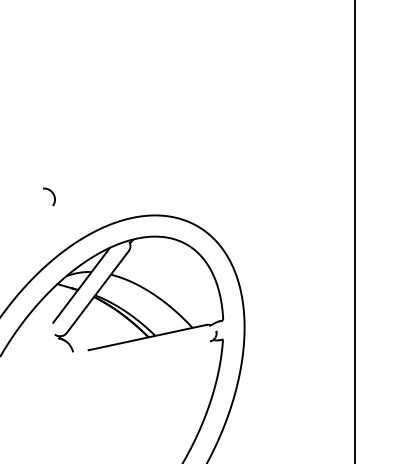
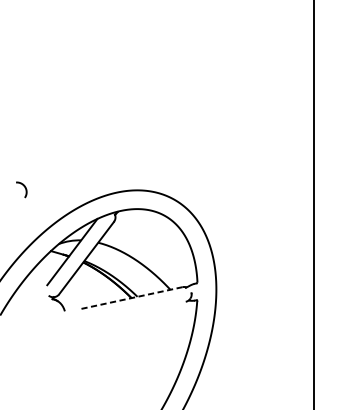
curve: (52, 194) -> (24, 187), moved
line: (147, 337) -> (130, 298), solid -> dashed

